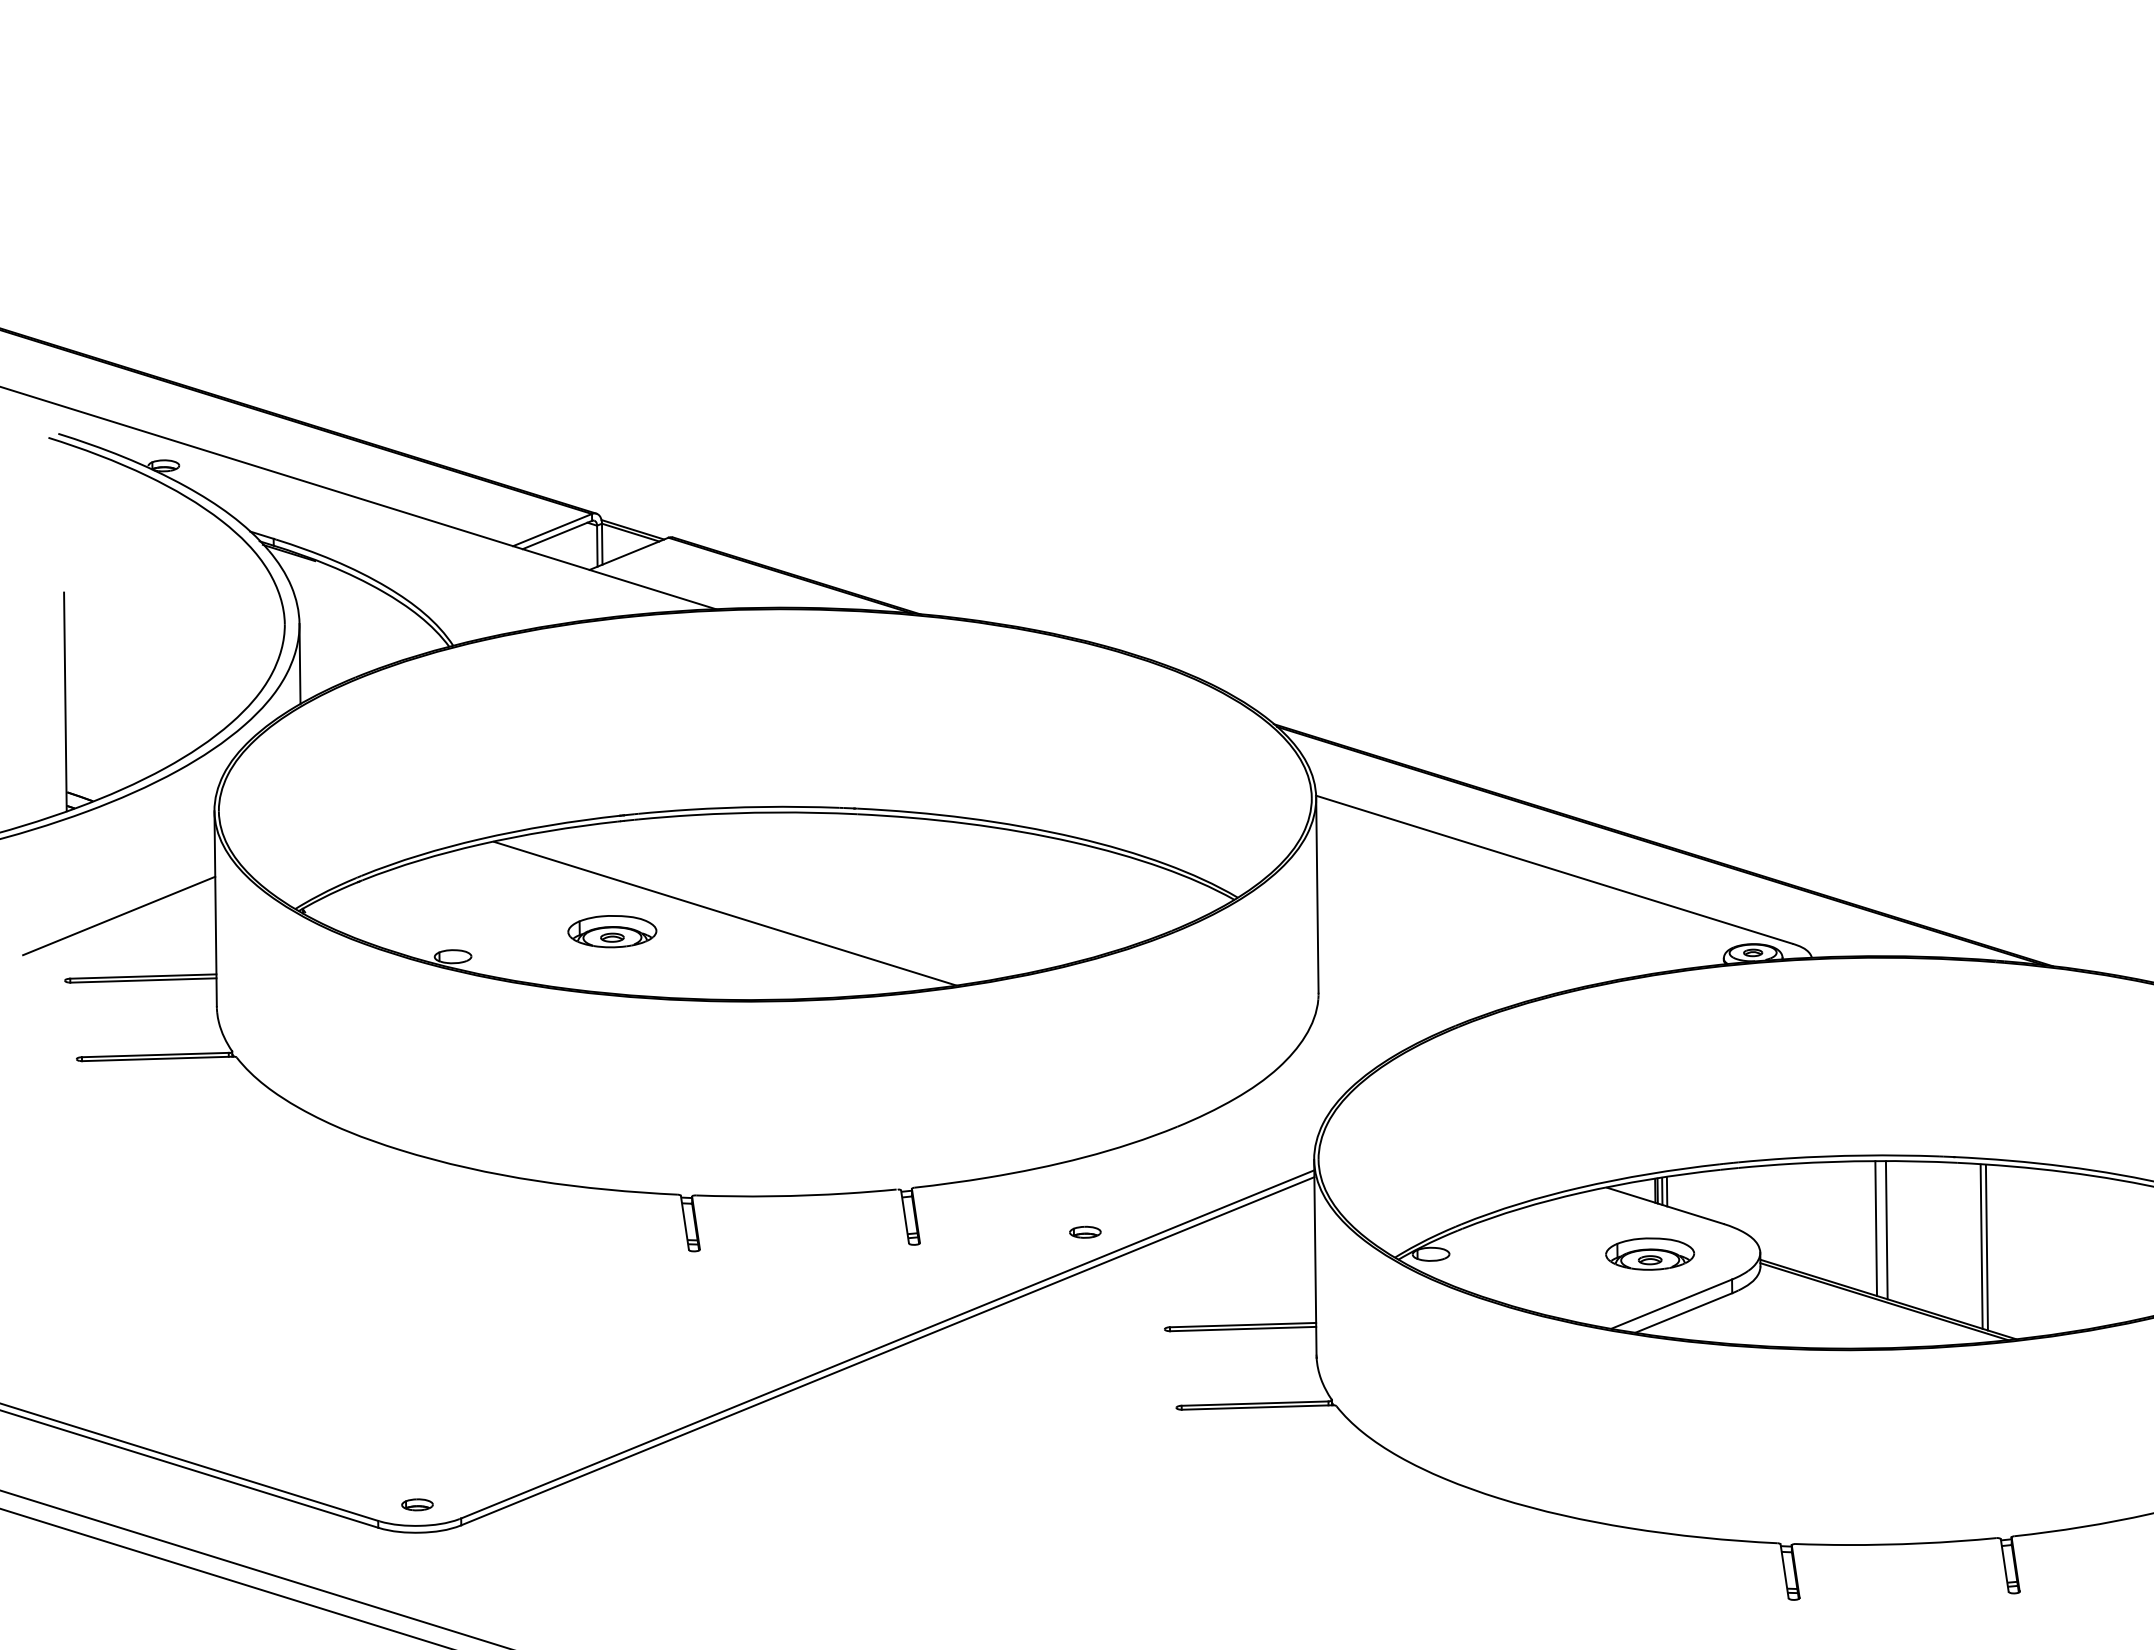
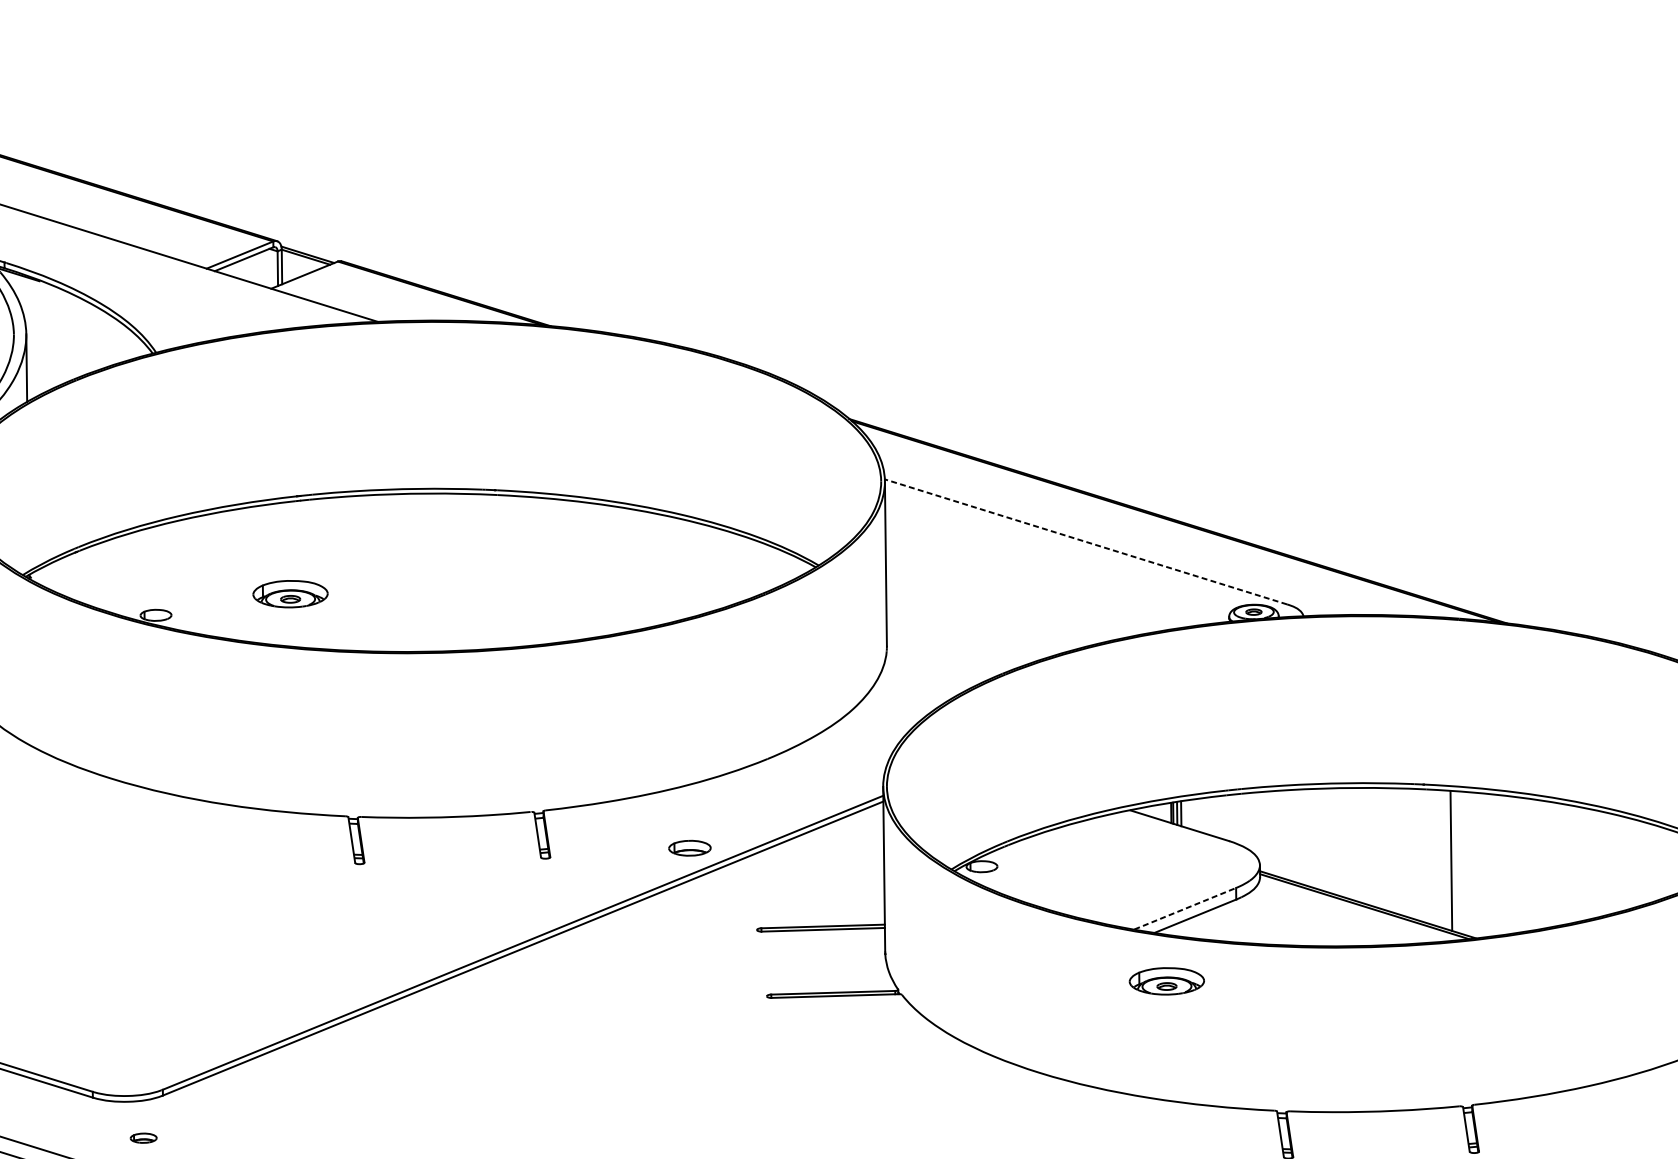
line: (1553, 869) -> (1085, 541), solid -> dashed
line: (725, 913) -> (386, 578), removed
line: (1876, 1228) -> (1358, 844), removed
line: (1886, 1230) -> (1366, 846), removed
part: (1085, 1231) -> (690, 847), size x1.6
line: (1981, 1246) -> (1446, 860), removed
part: (1650, 1253) -> (1167, 980), moved
line: (1672, 1303) -> (1185, 908), solid -> dashed
part: (417, 1504) -> (143, 1137), moved

